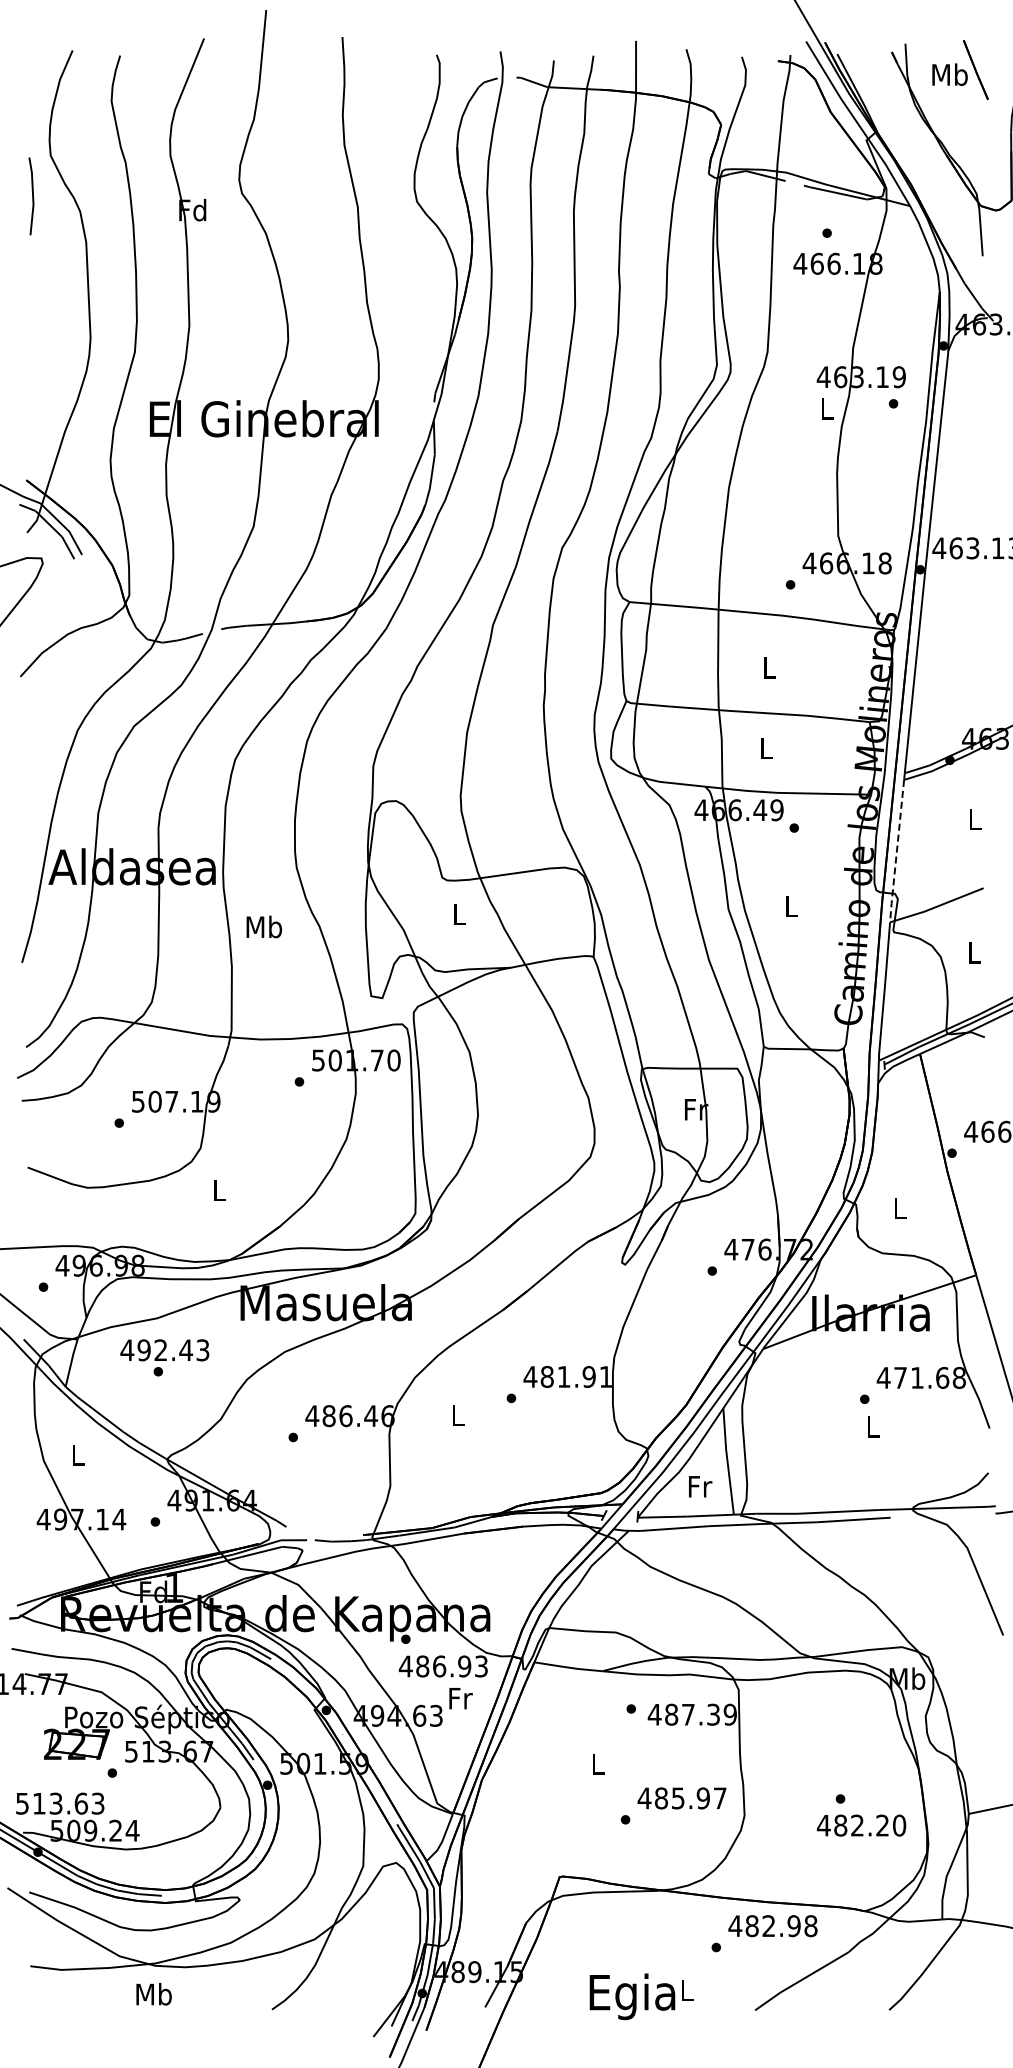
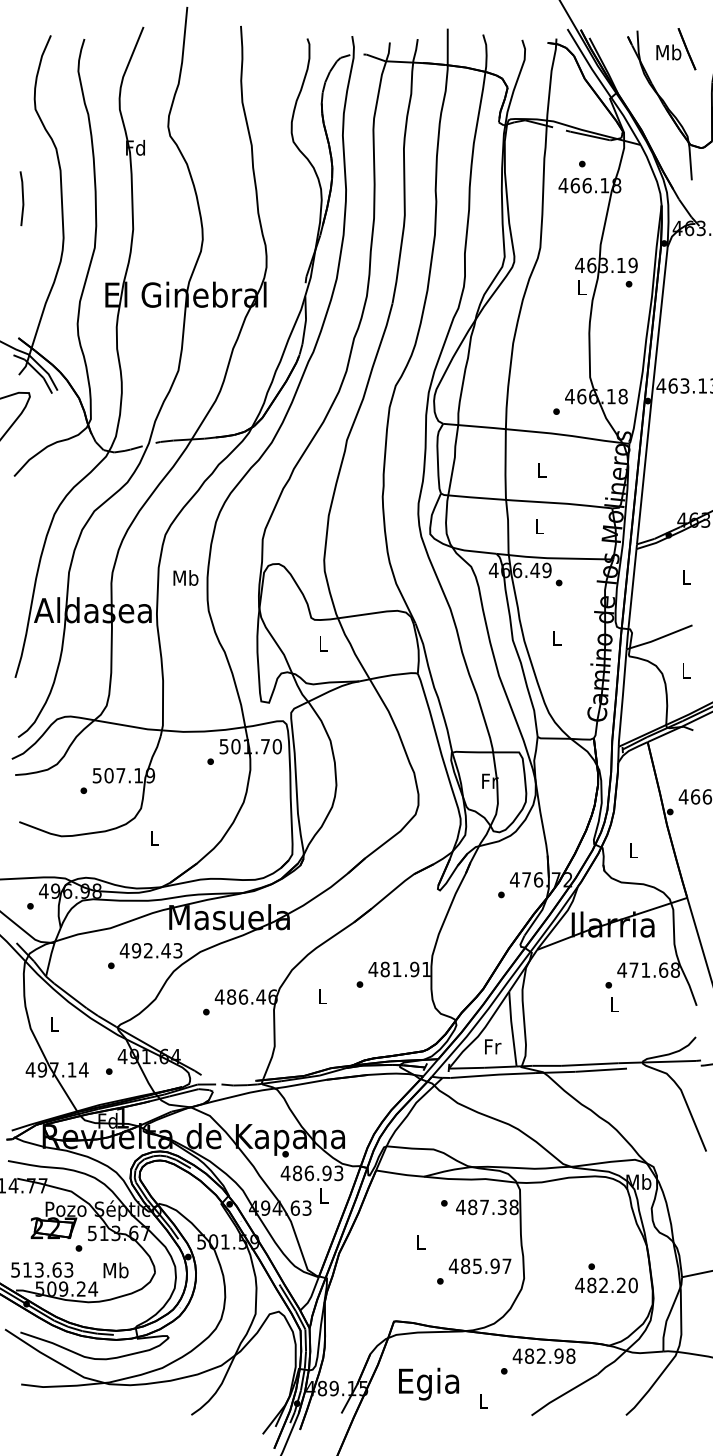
line: (32, 196) -> (22, 198), moved
line: (896, 852) -> (631, 600), dashed -> solid
text: (264, 926) -> (186, 577), moved
text: (164, 1350) -> (150, 950), moved
text: (460, 1698) -> (324, 1195), Fr -> L
text: (729, 1714) -> (513, 1207), 487.39 -> 487.38
text: (153, 1994) -> (115, 1270), moved
text: (632, 1996) -> (429, 1383), moved

